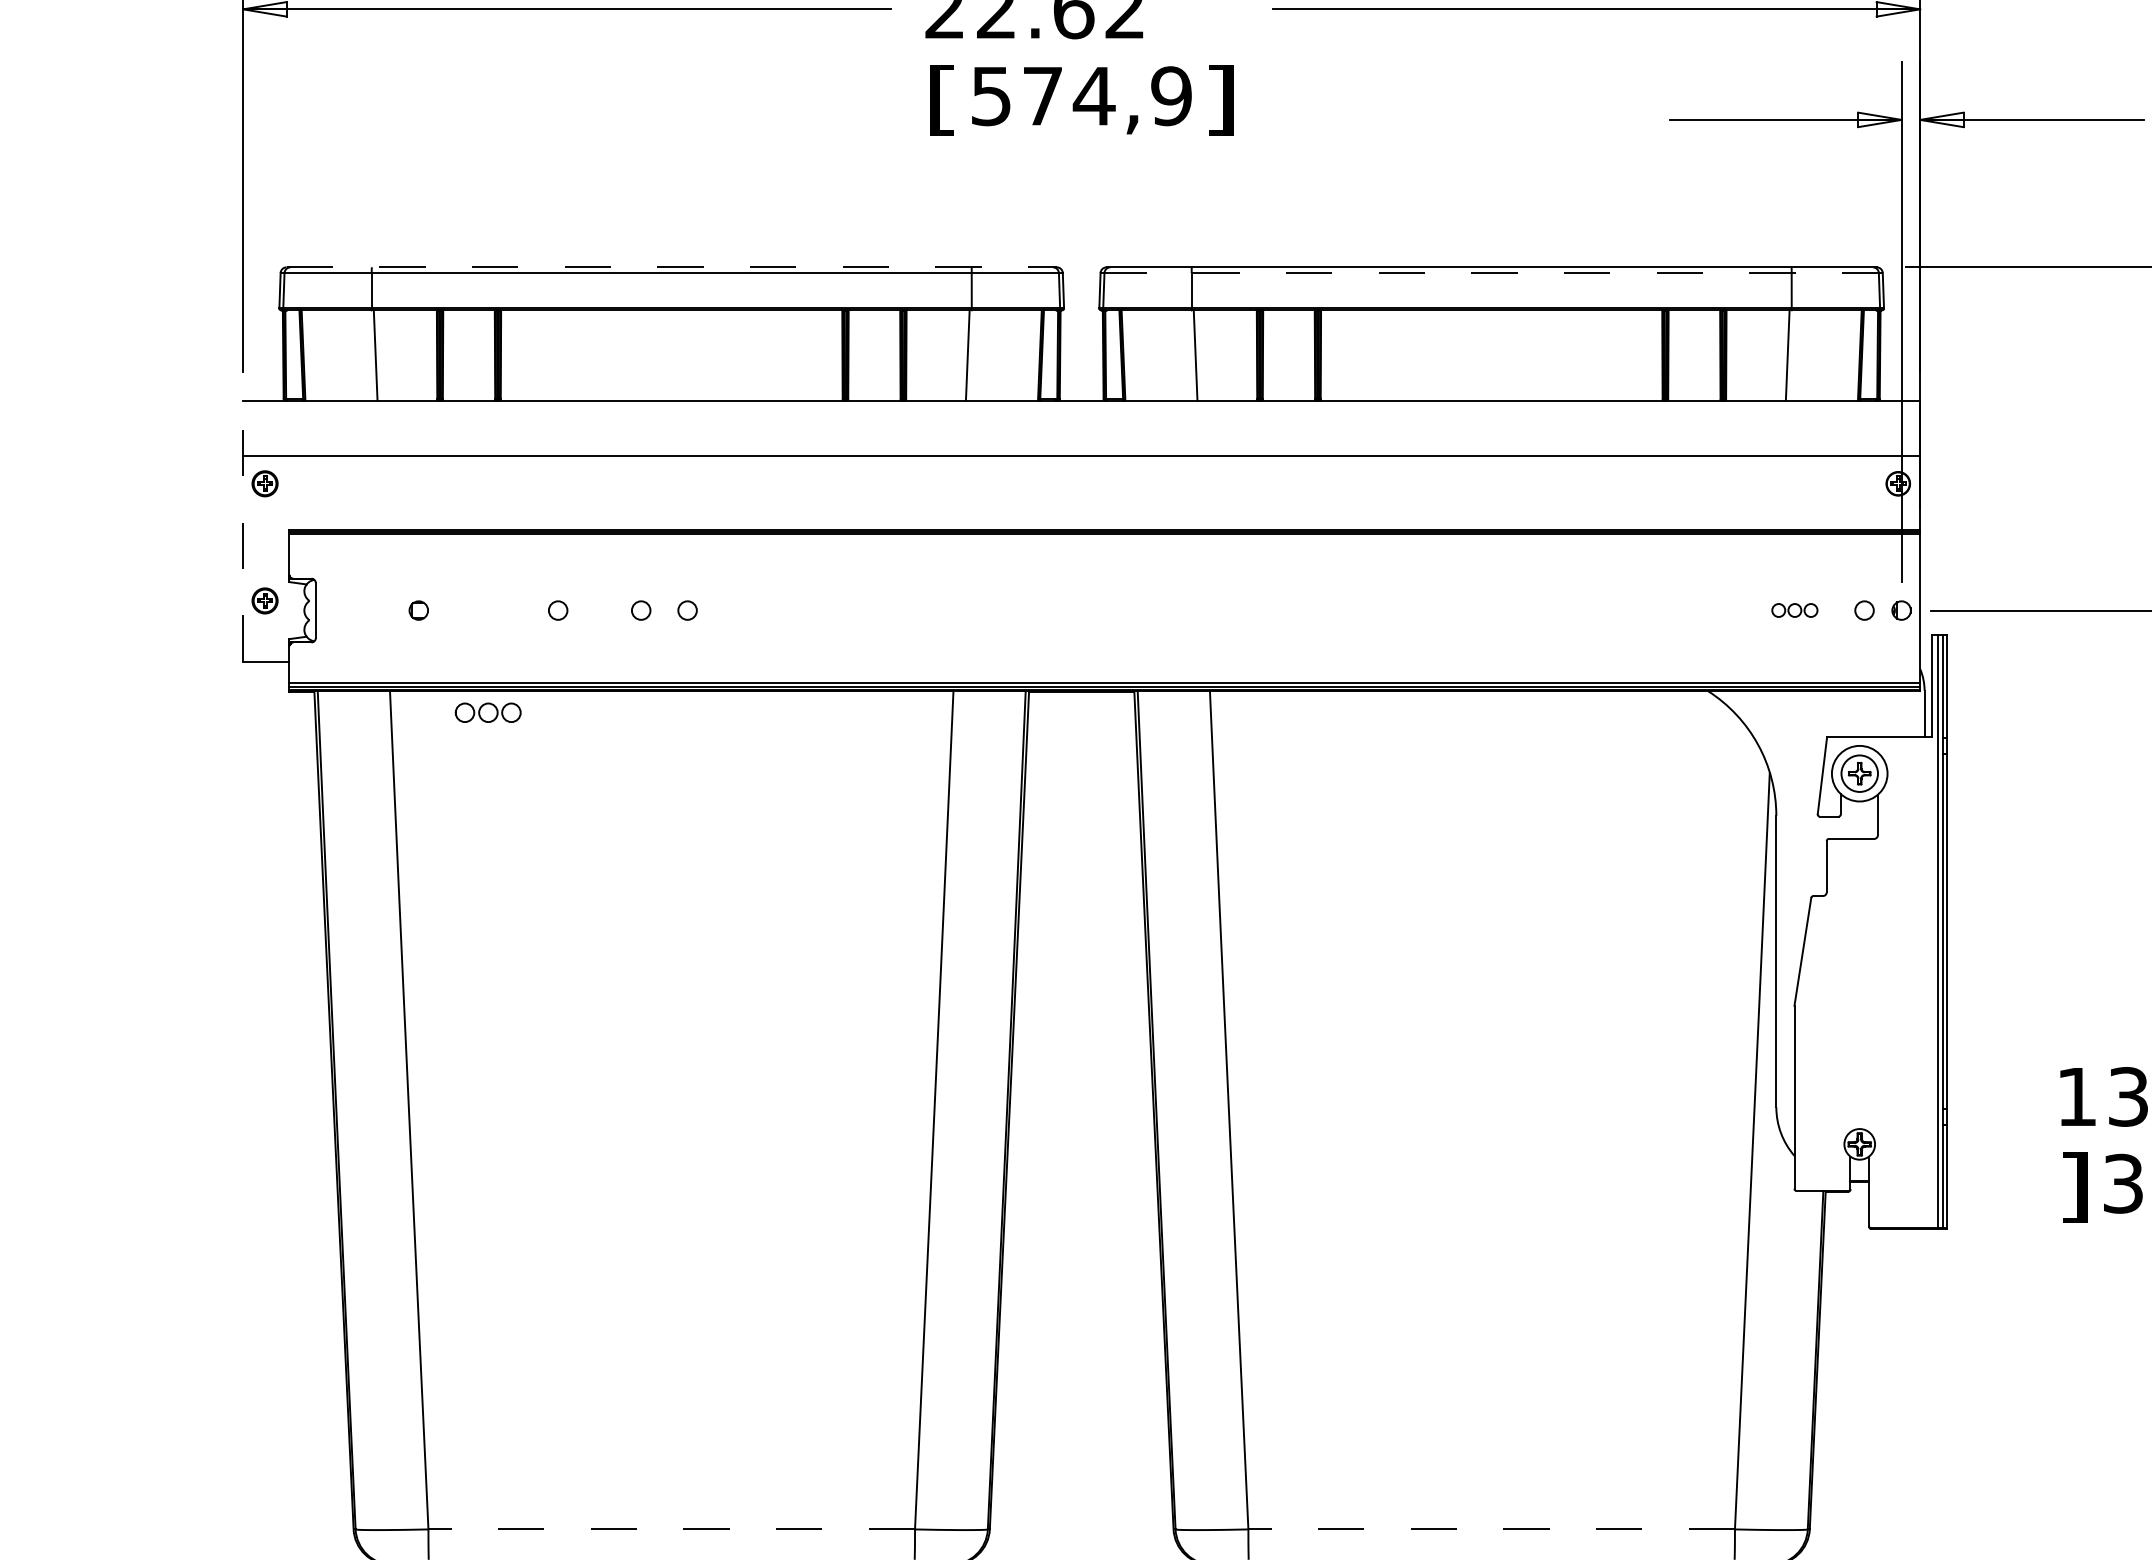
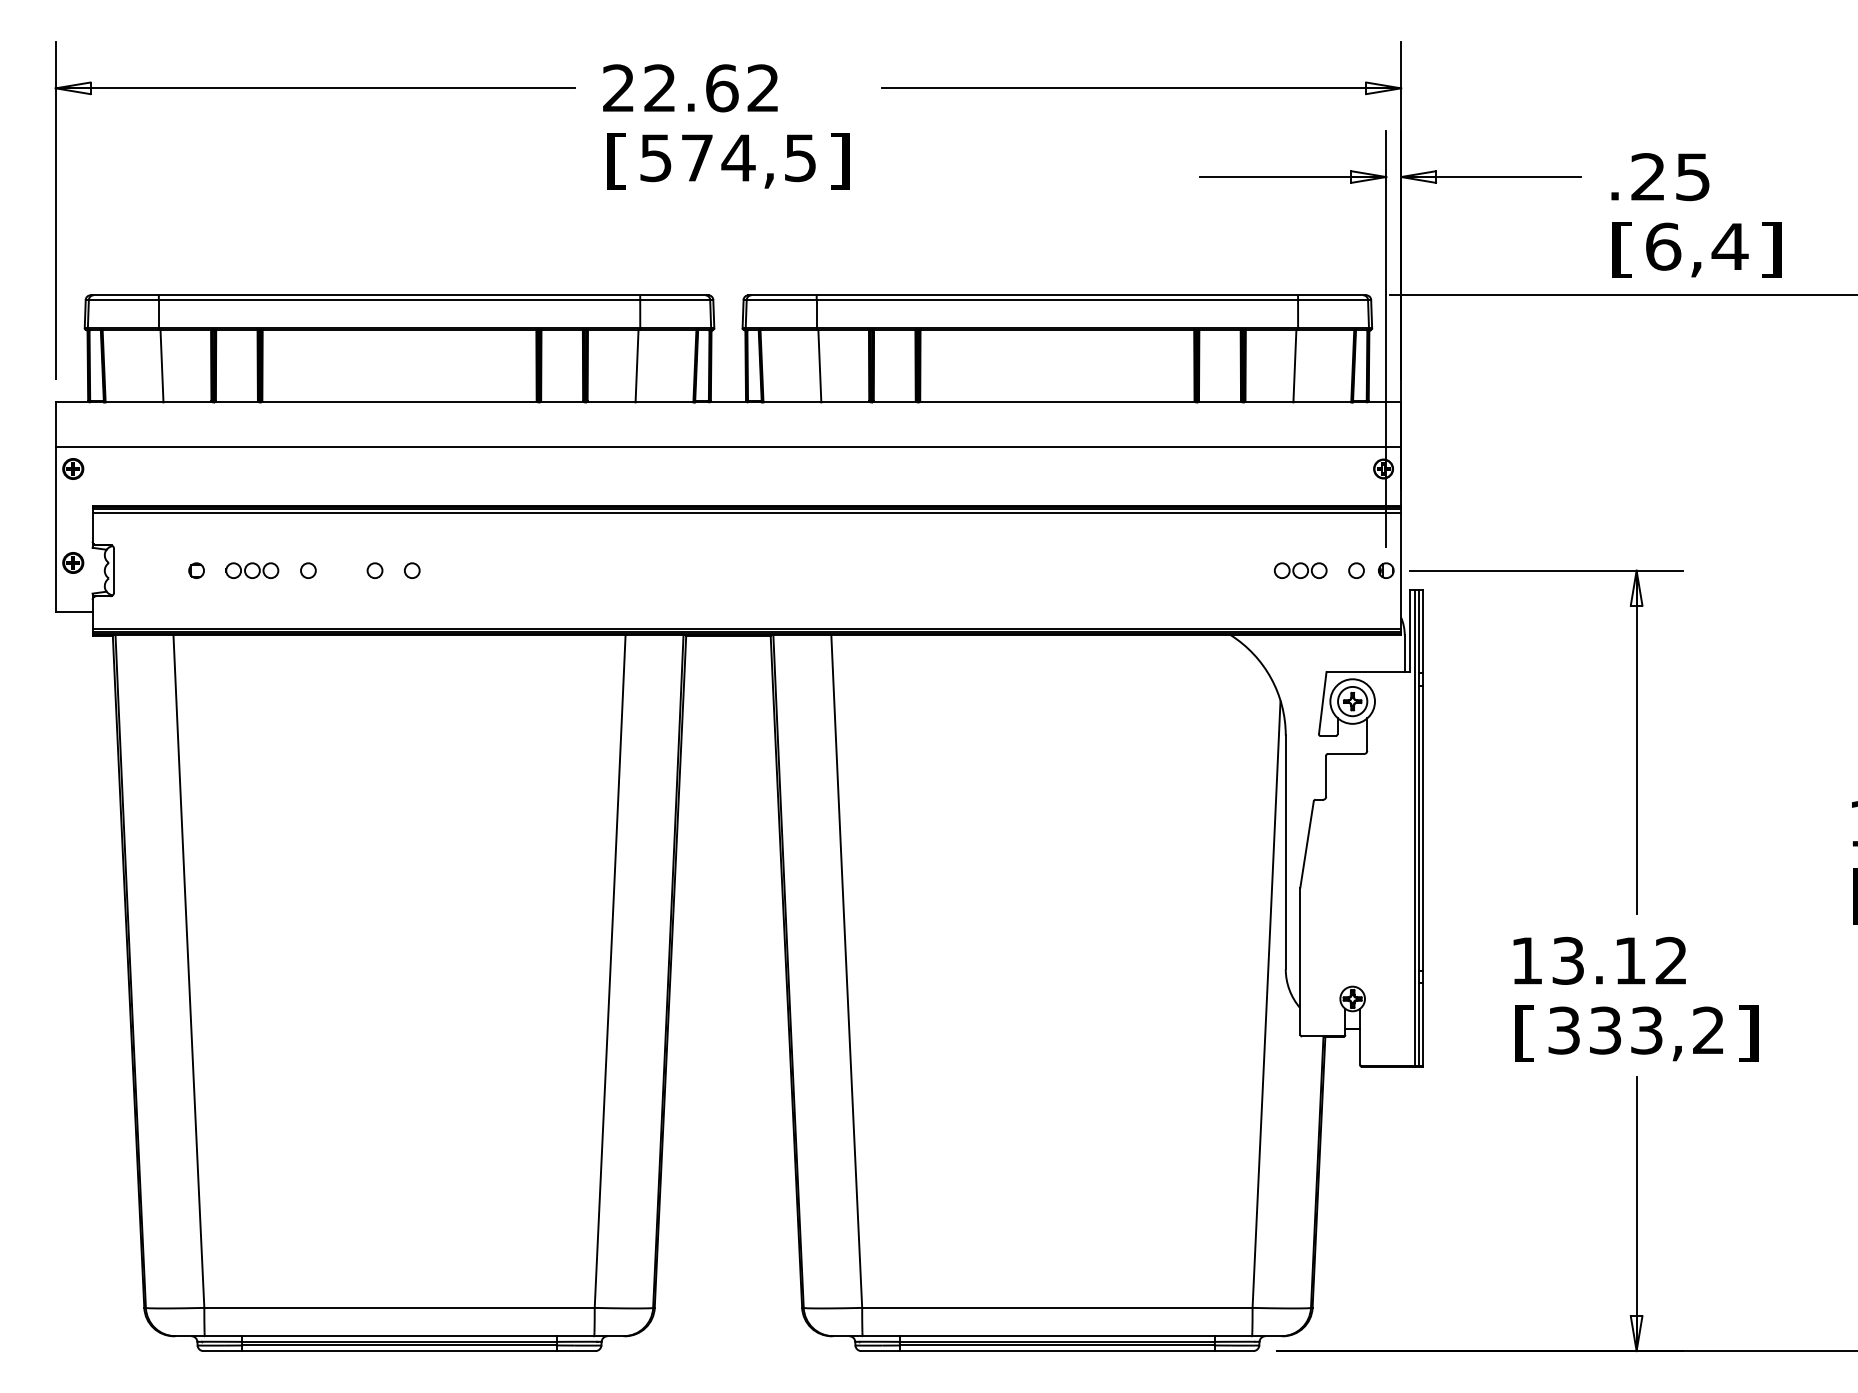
text: (1171, 95) -> (800, 157), 574,9 -> 574,5
line: (672, 267) -> (400, 295), dashed -> solid
line: (1491, 272) -> (1057, 299), dashed -> solid
line: (242, 531) -> (55, 507), dashed -> solid
line: (1104, 538) -> (746, 512), added
part: (1794, 610) -> (1300, 570), size x1.43
part: (488, 712) -> (252, 570), moved
text: (2075, 1187) -> (1525, 1033), ] -> [
line: (671, 1528) -> (399, 1307), dashed -> solid
line: (1490, 1528) -> (1056, 1307), dashed -> solid

